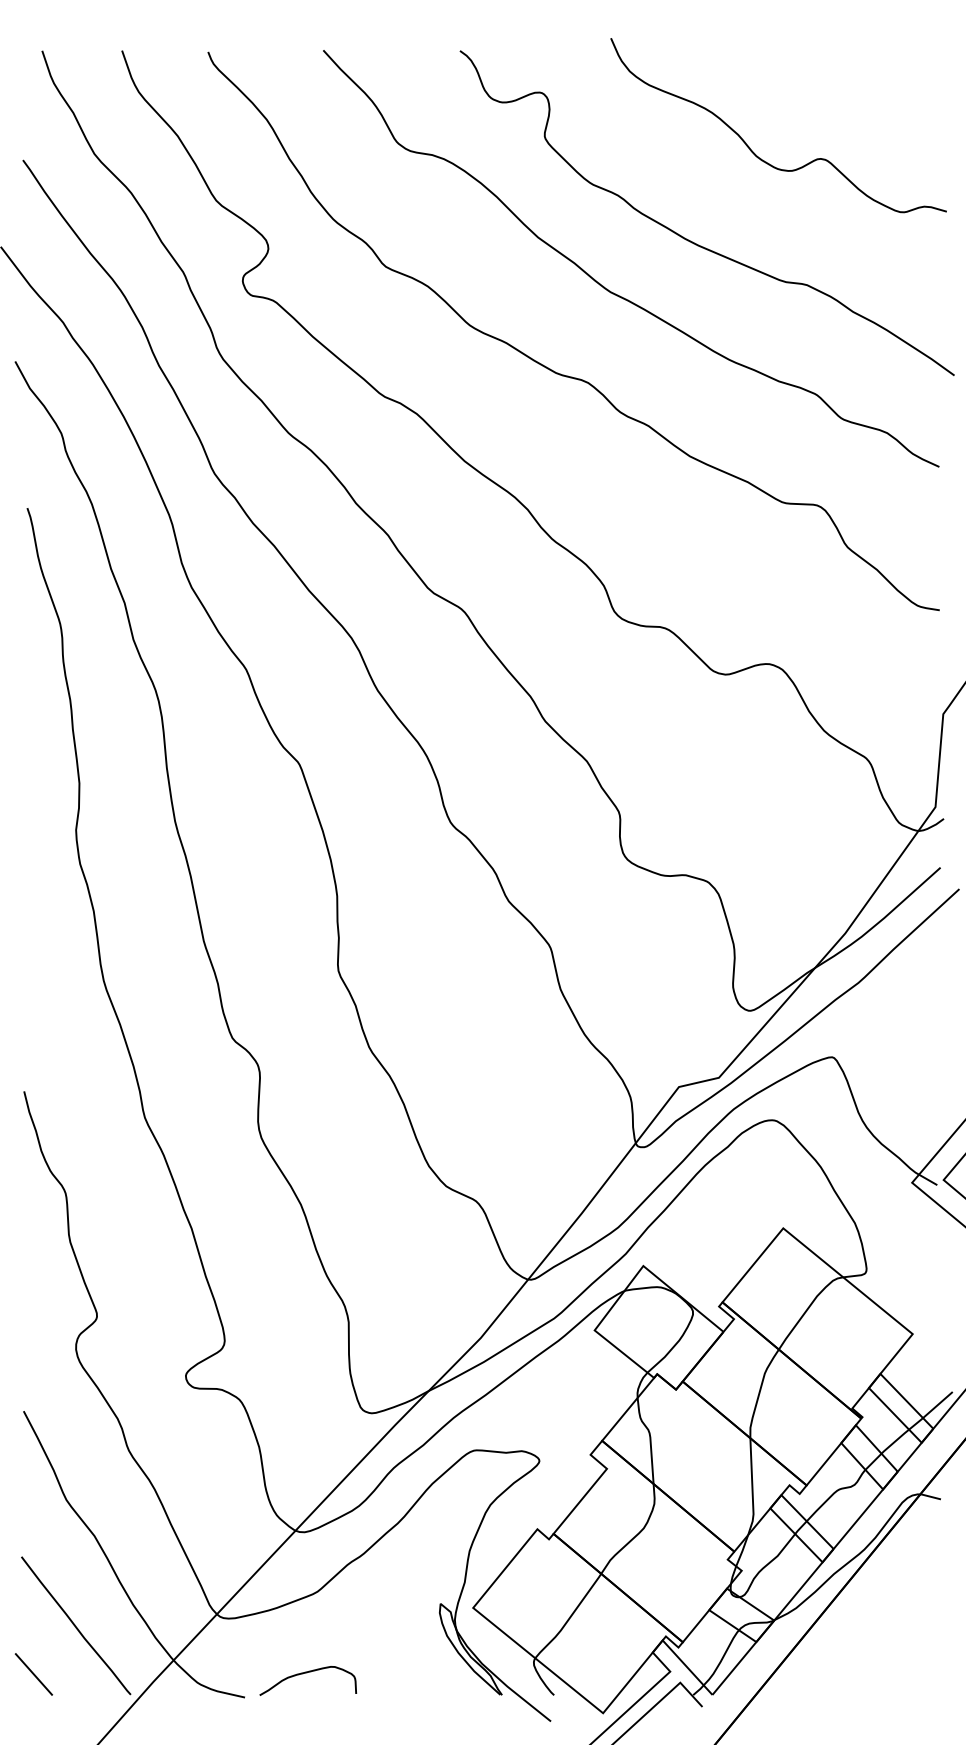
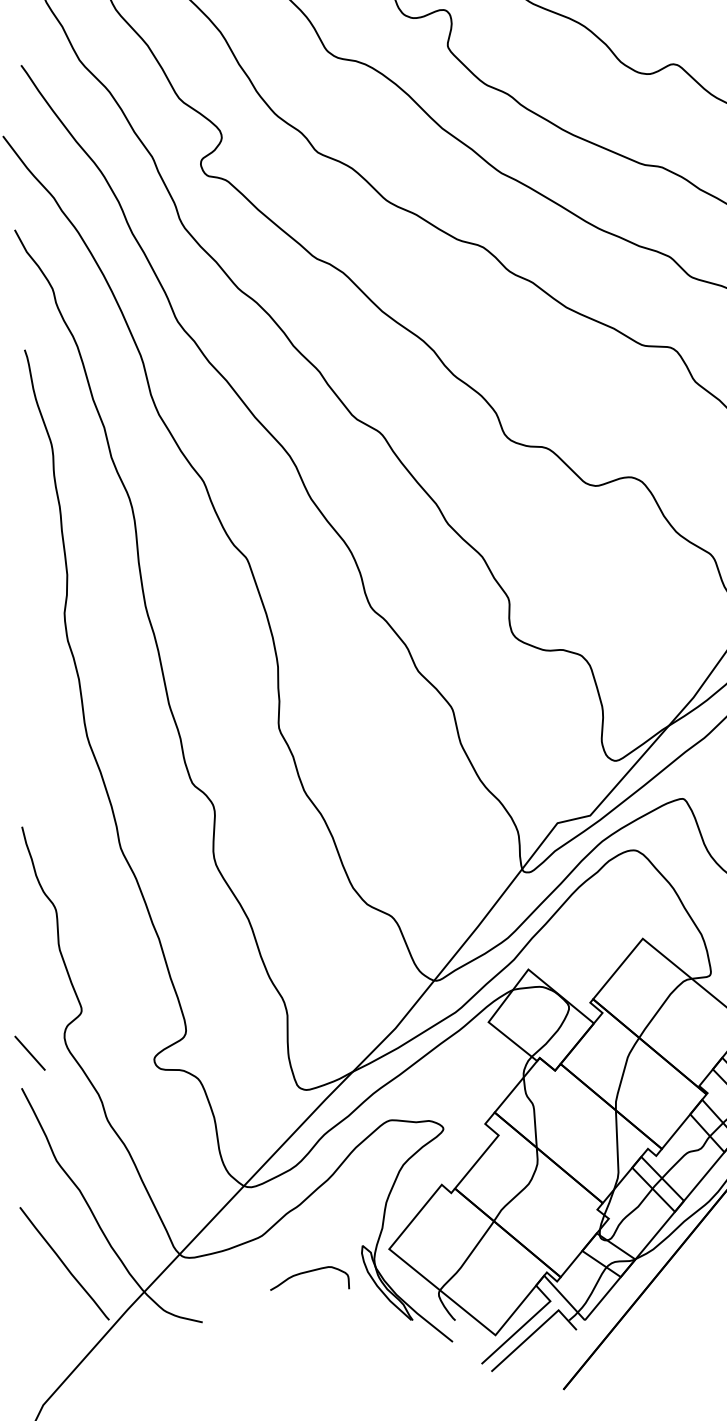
curve: (307, 1673) -> (309, 1272), moved
line: (33, 1674) -> (29, 1053), moved

